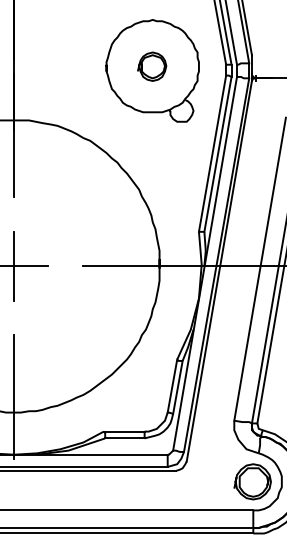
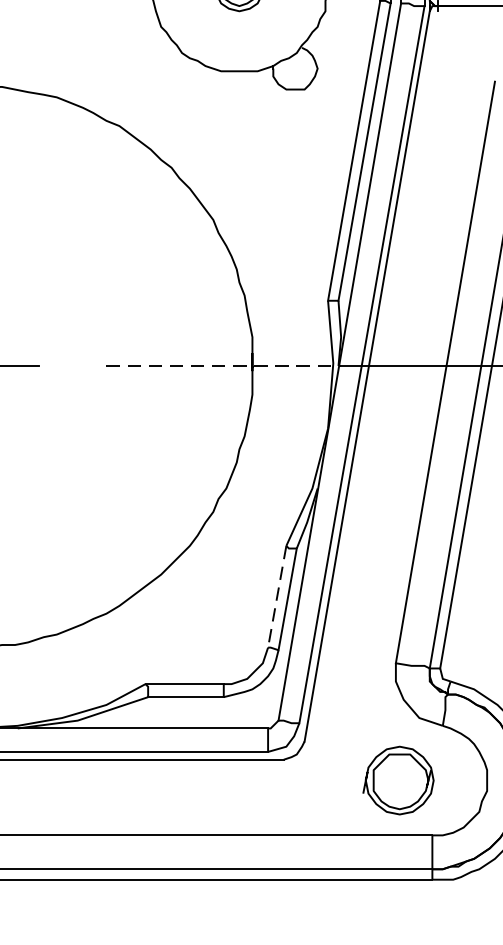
line: (145, 265) -> (225, 365), solid -> dashed
line: (172, 386) -> (277, 597), solid -> dashed
part: (252, 481) -> (398, 779), moved

